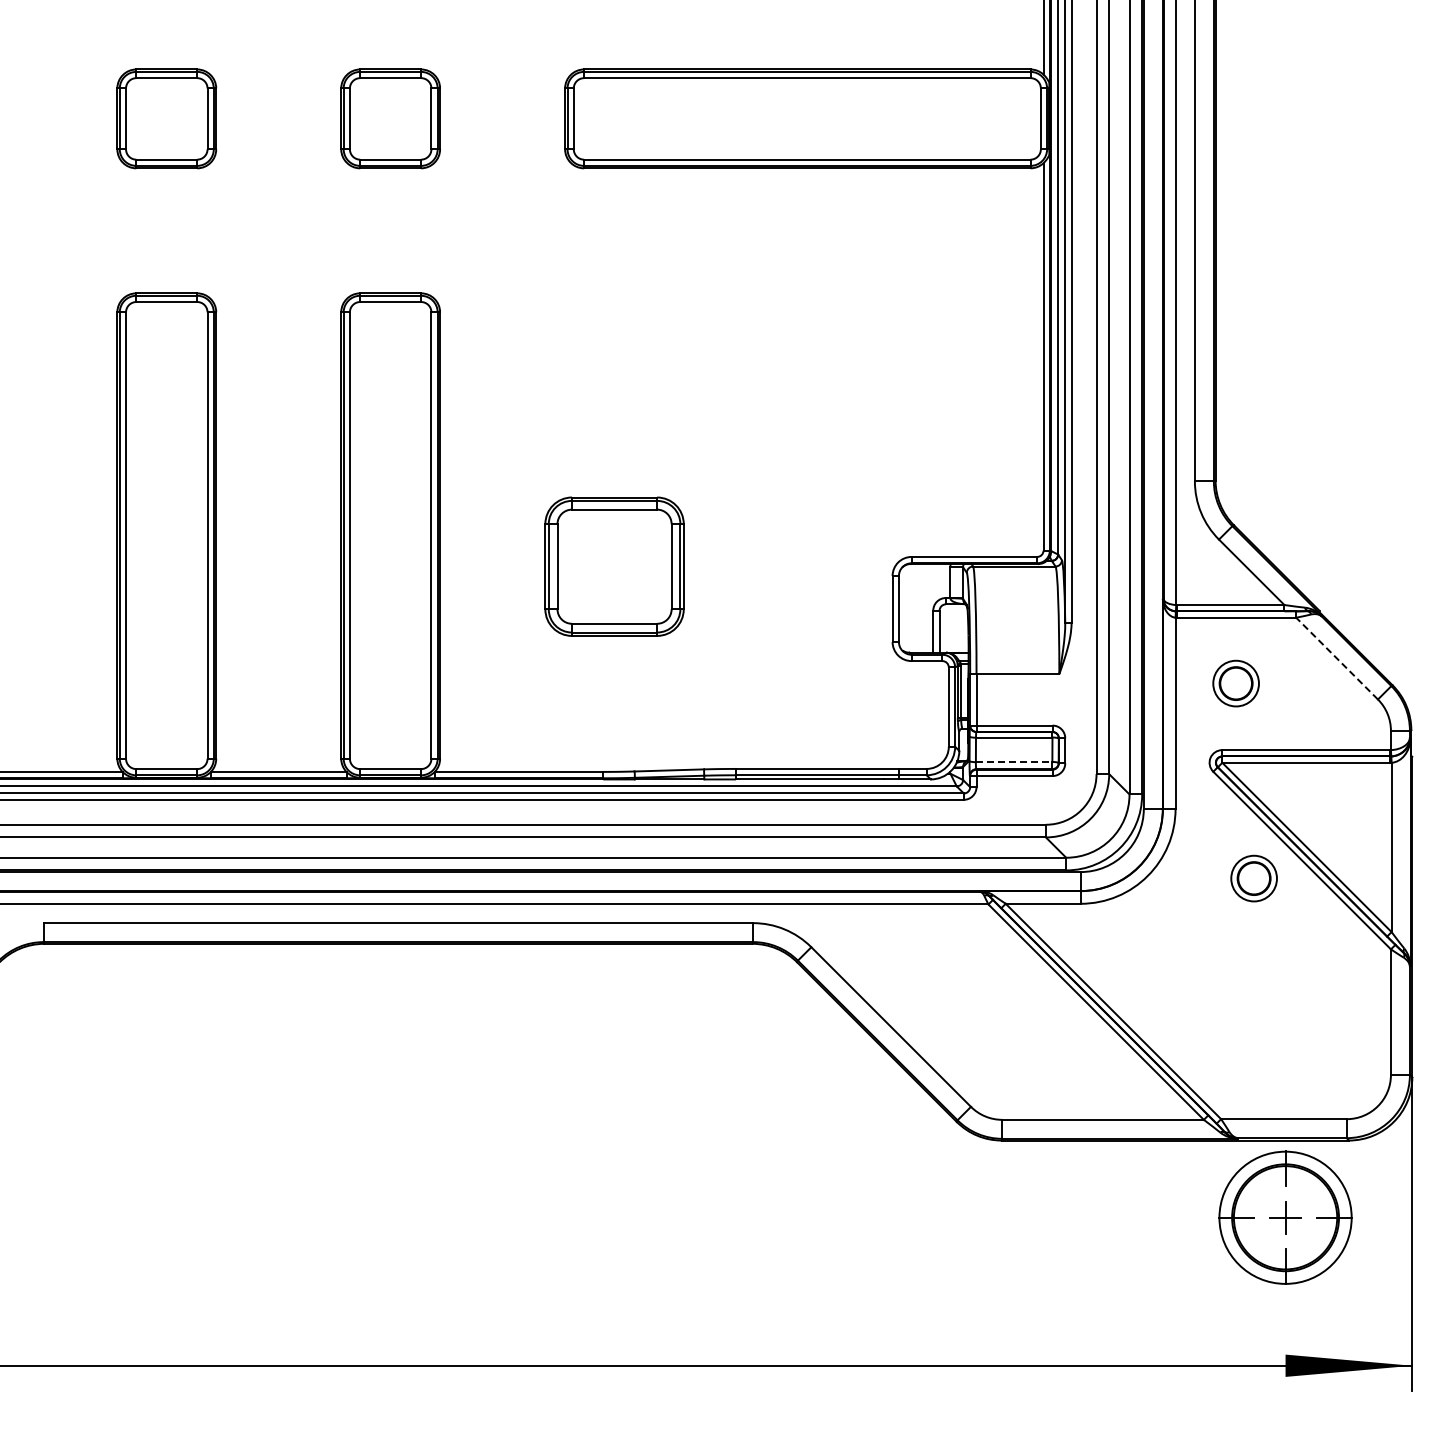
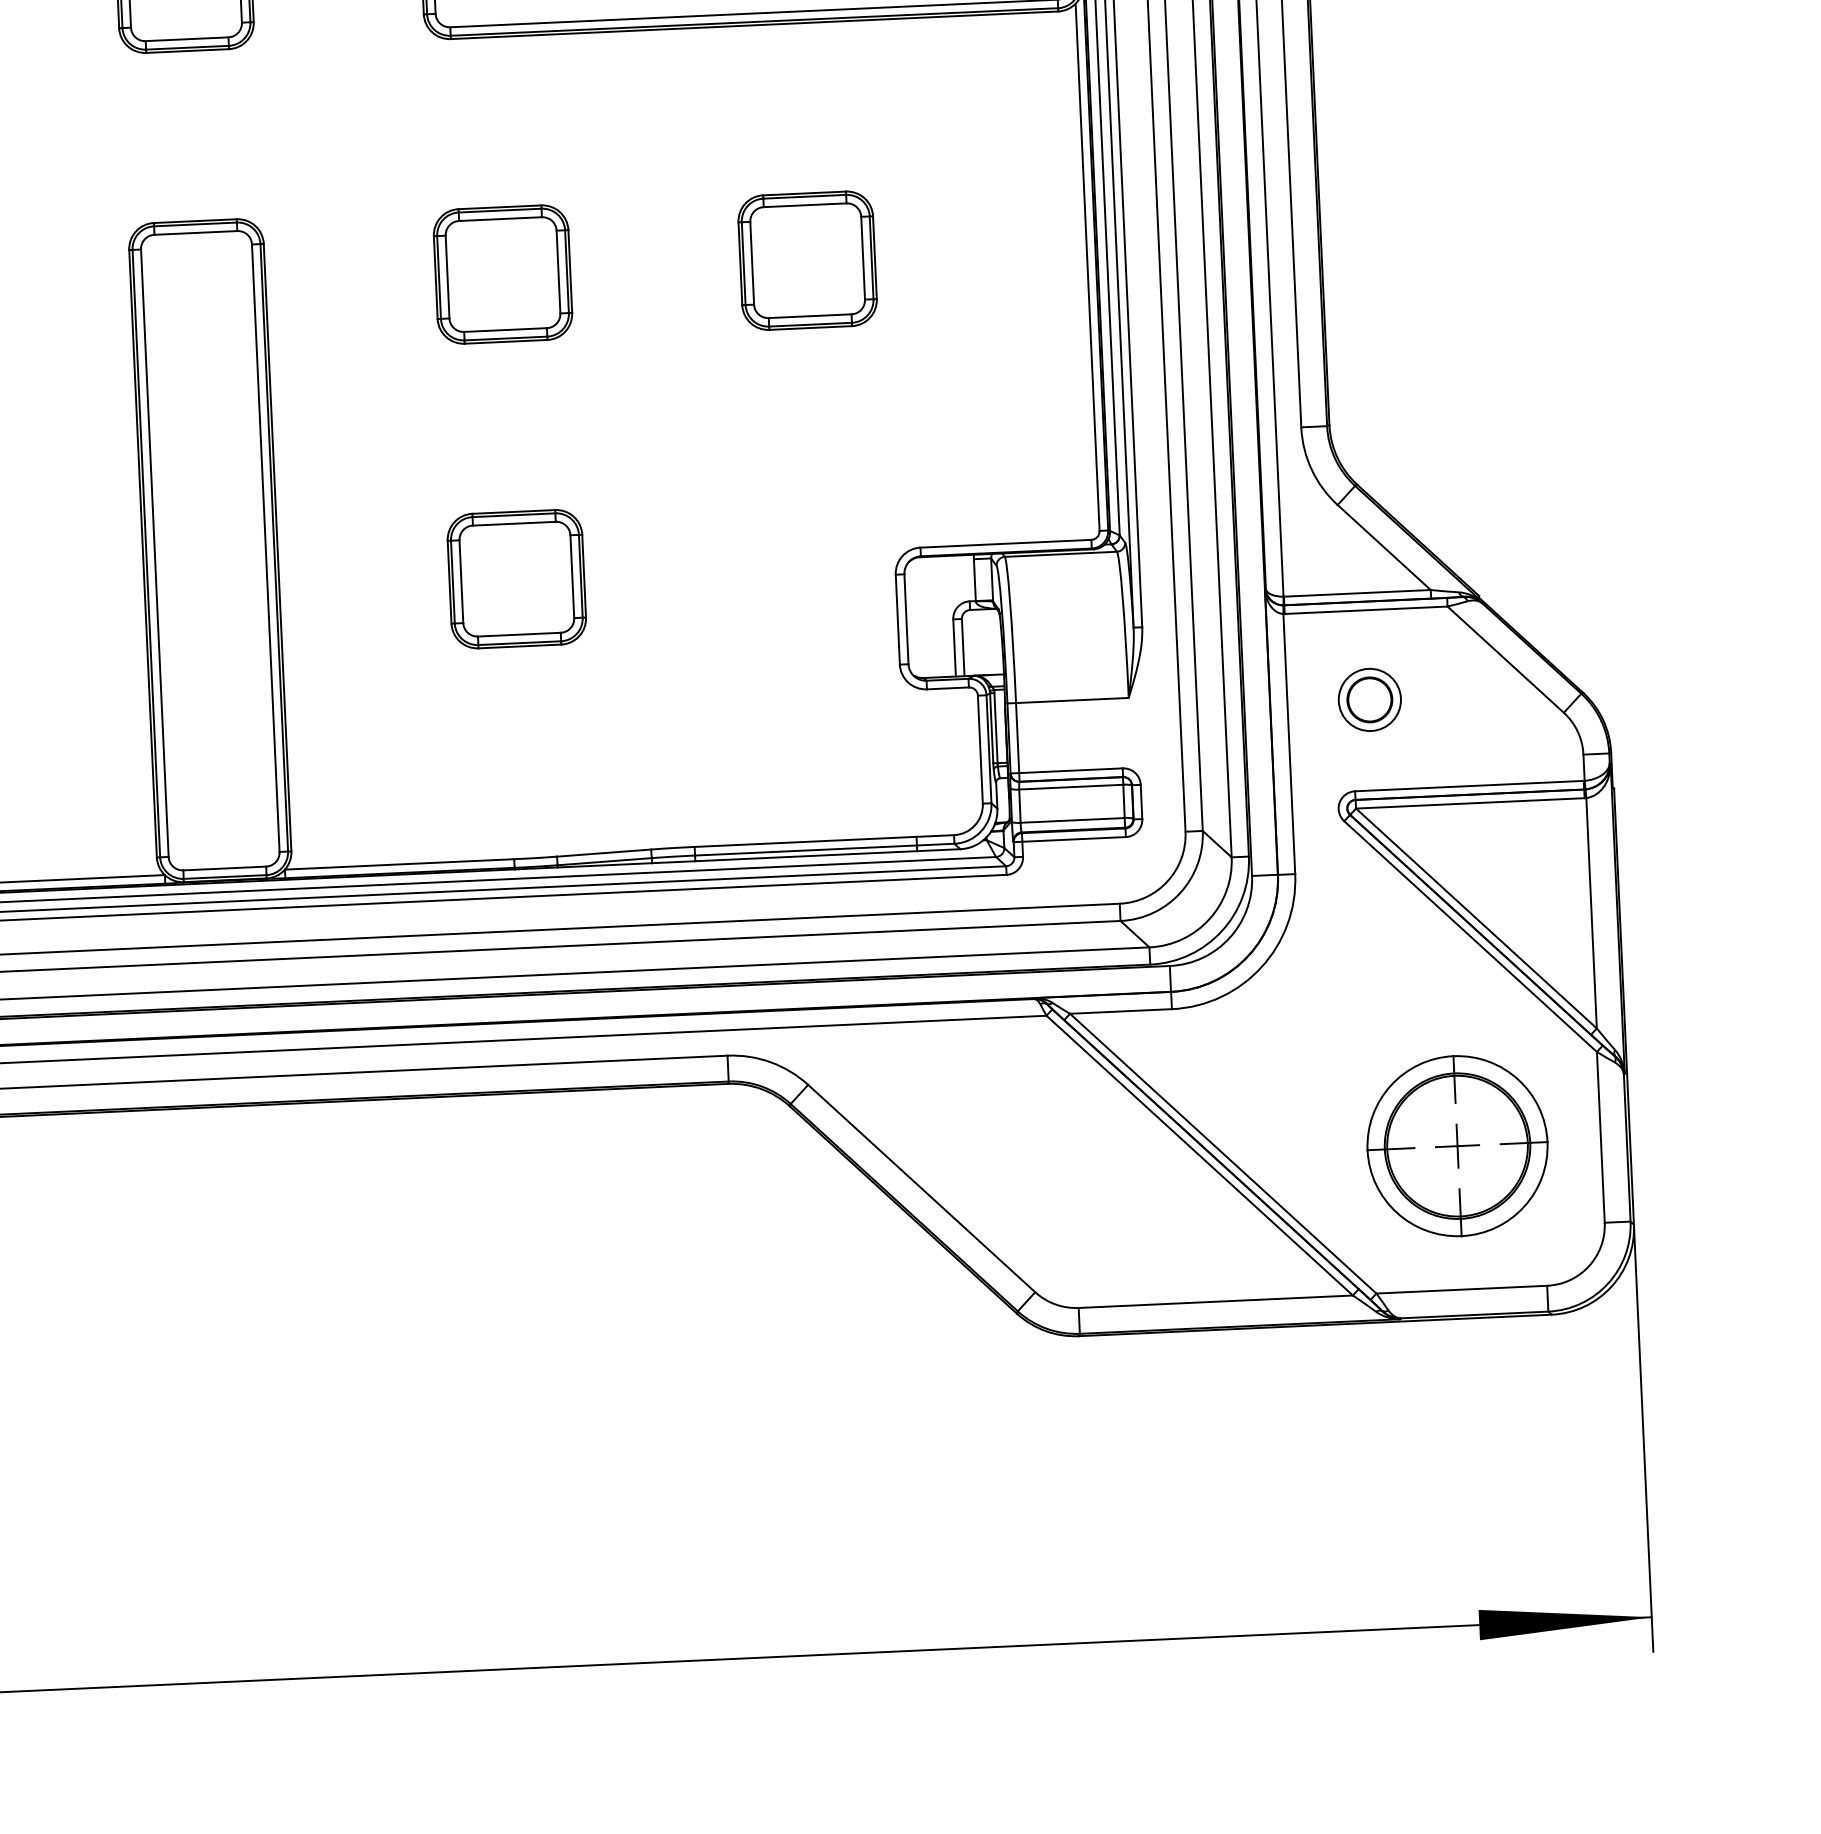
part: (614, 342) -> (502, 274), added
part: (838, 342) -> (807, 260), added
part: (614, 566) -> (516, 578), size x0.71
line: (1337, 658) -> (1506, 659), dashed -> solid
line: (1014, 762) -> (1073, 820), dashed -> solid
part: (1253, 878) -> (1405, 964), removed
part: (1285, 1217) -> (1457, 1145), moved

